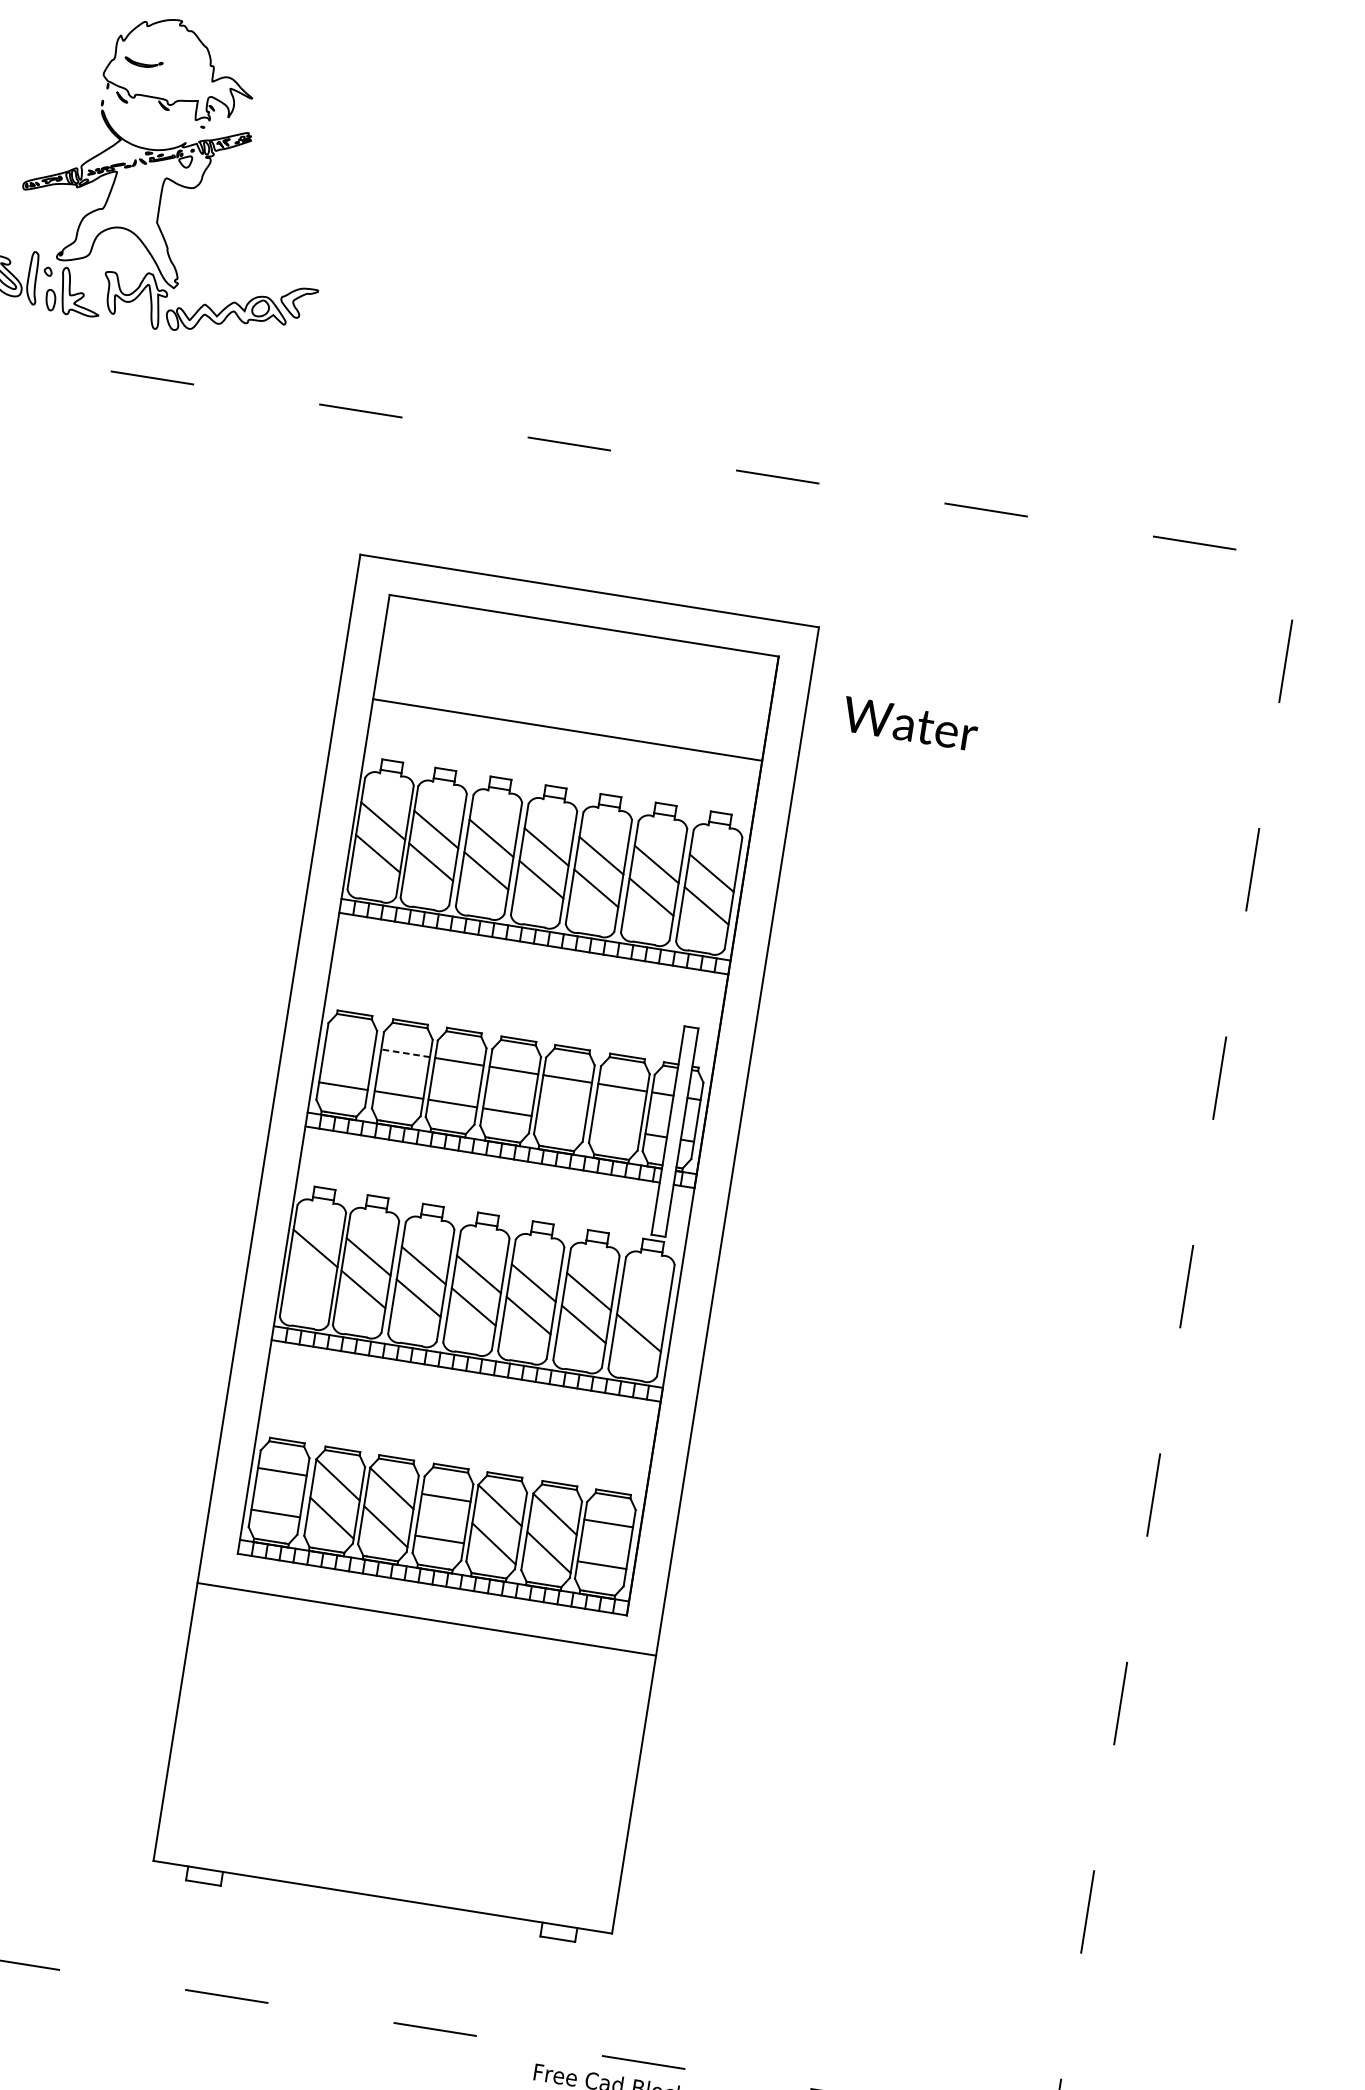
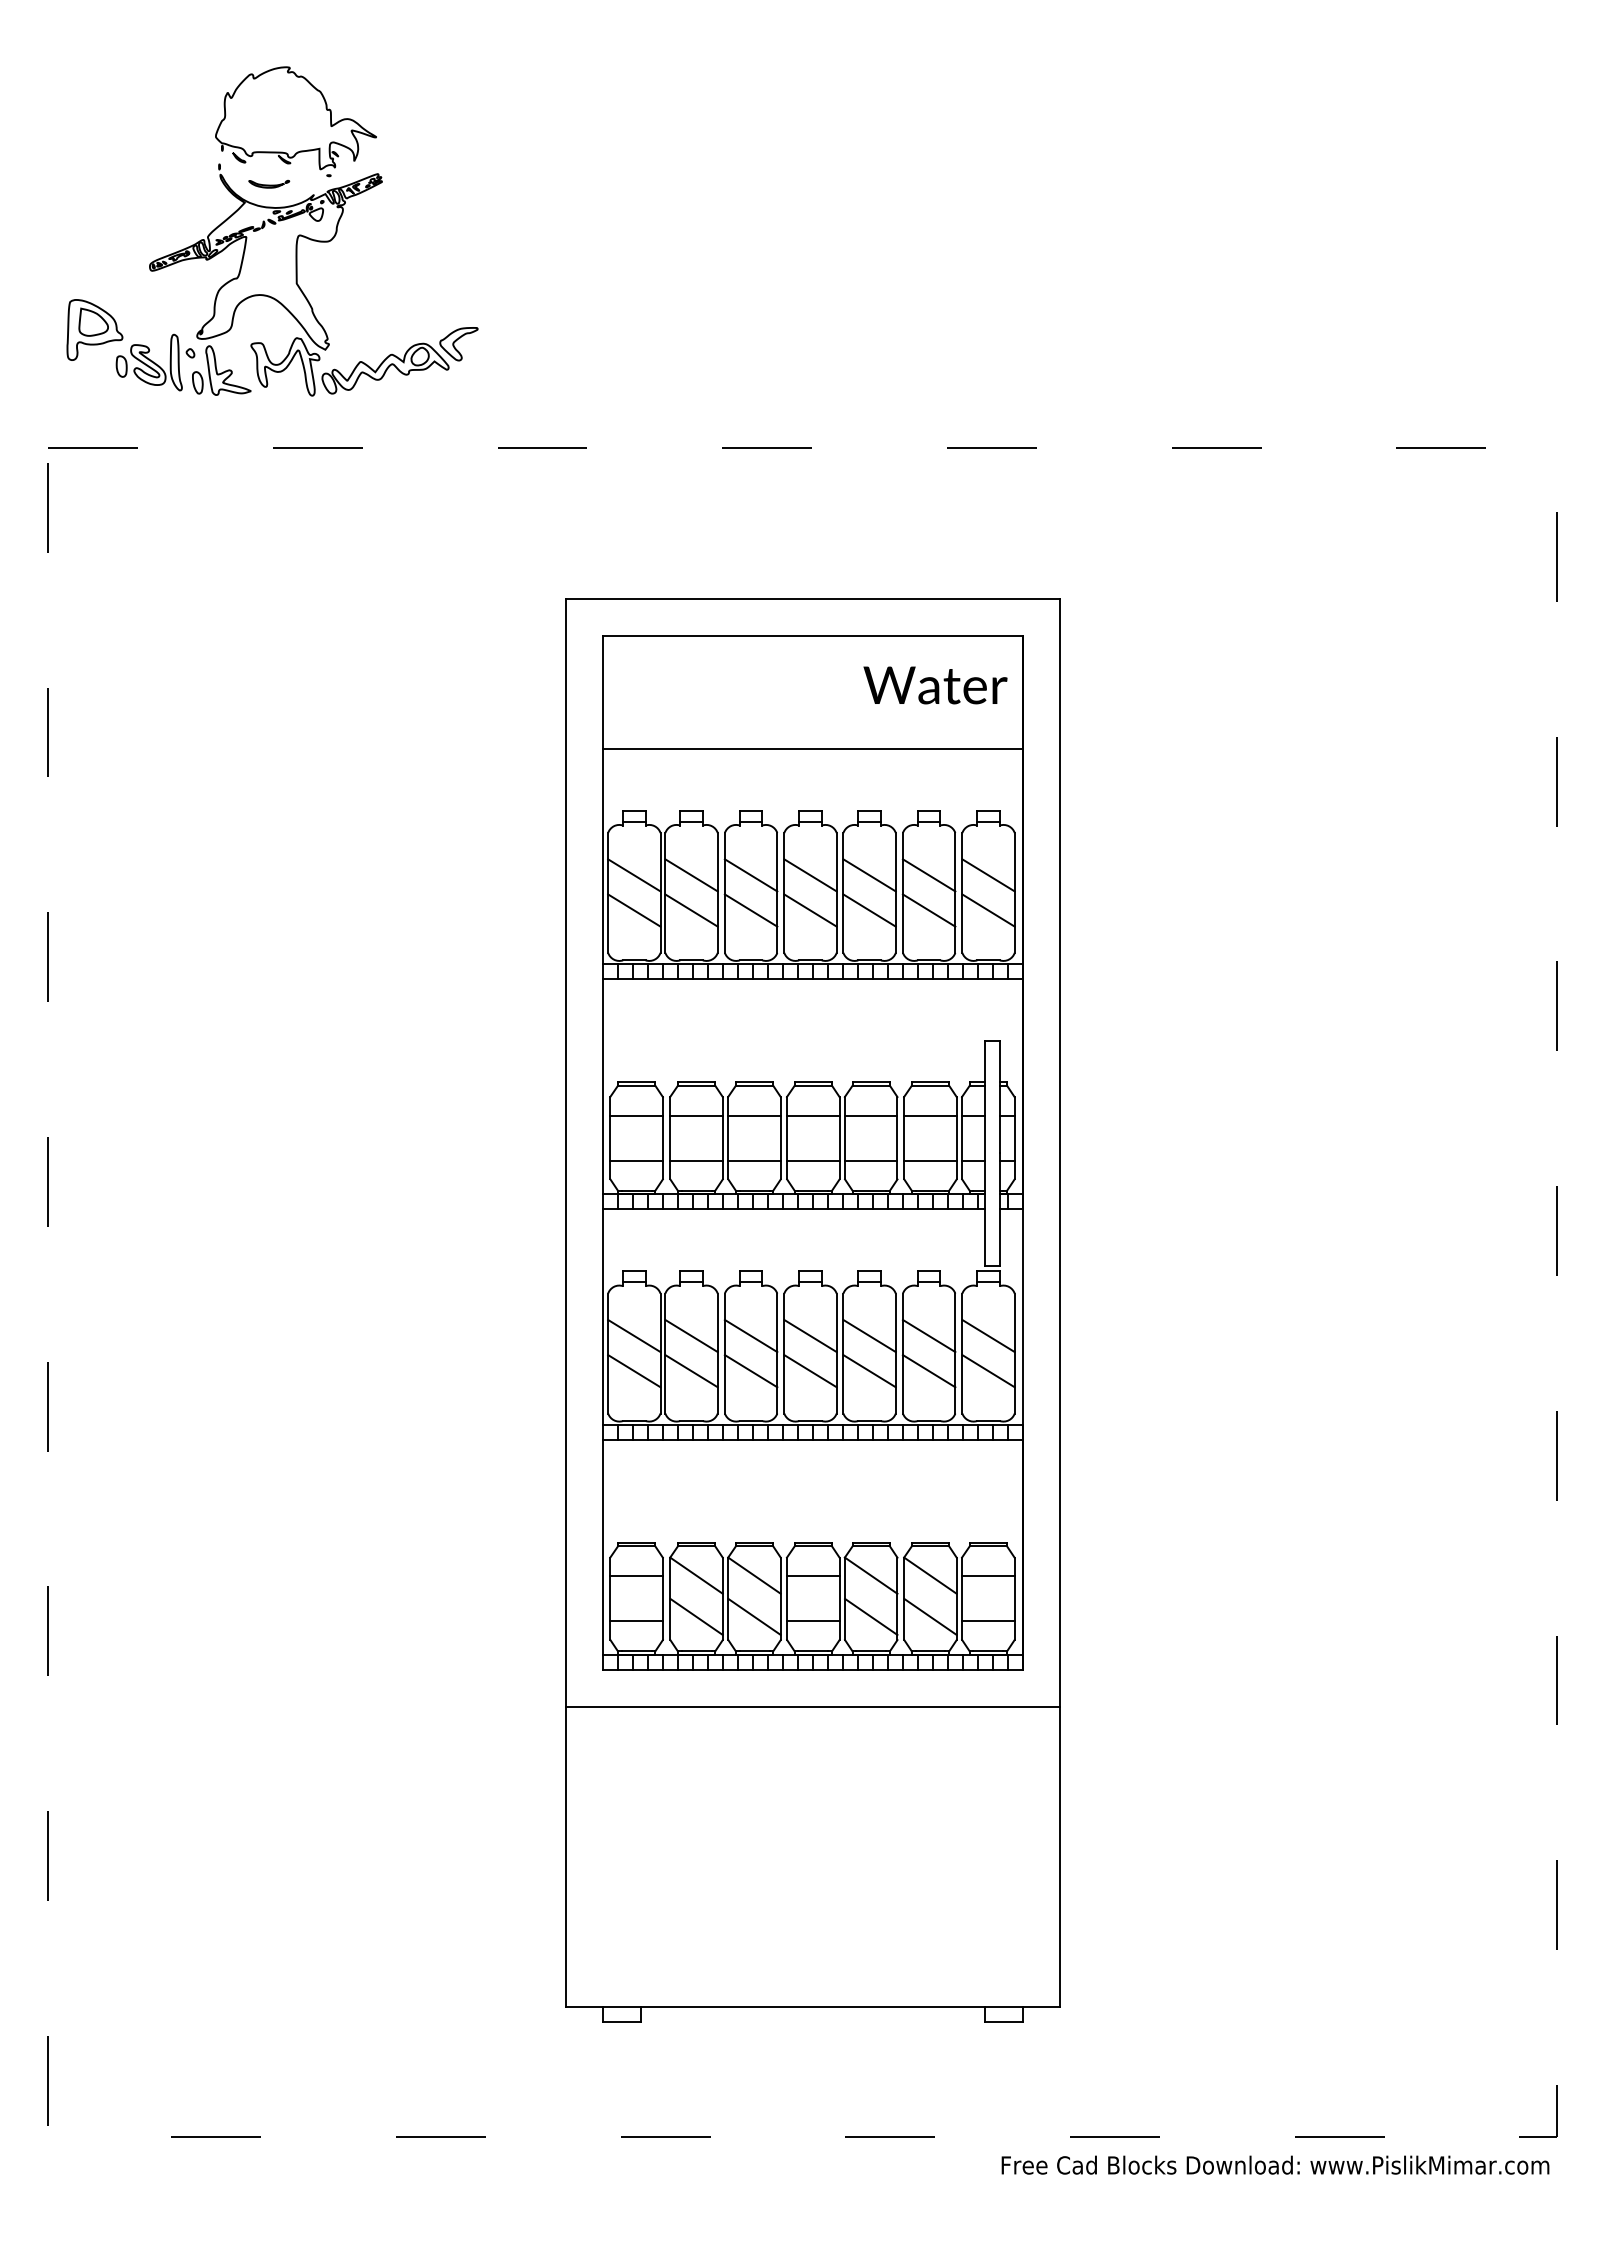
part: (144, 62) -> (269, 183), moved
text: (910, 724) -> (935, 685), moved
line: (349, 1044) -> (636, 1115), added
line: (405, 1053) -> (696, 1115), dashed -> solid
line: (561, 1120) -> (871, 1160), added
line: (616, 1129) -> (930, 1160), added
line: (310, 1281) -> (634, 1371), added
line: (644, 1300) -> (988, 1335), added

